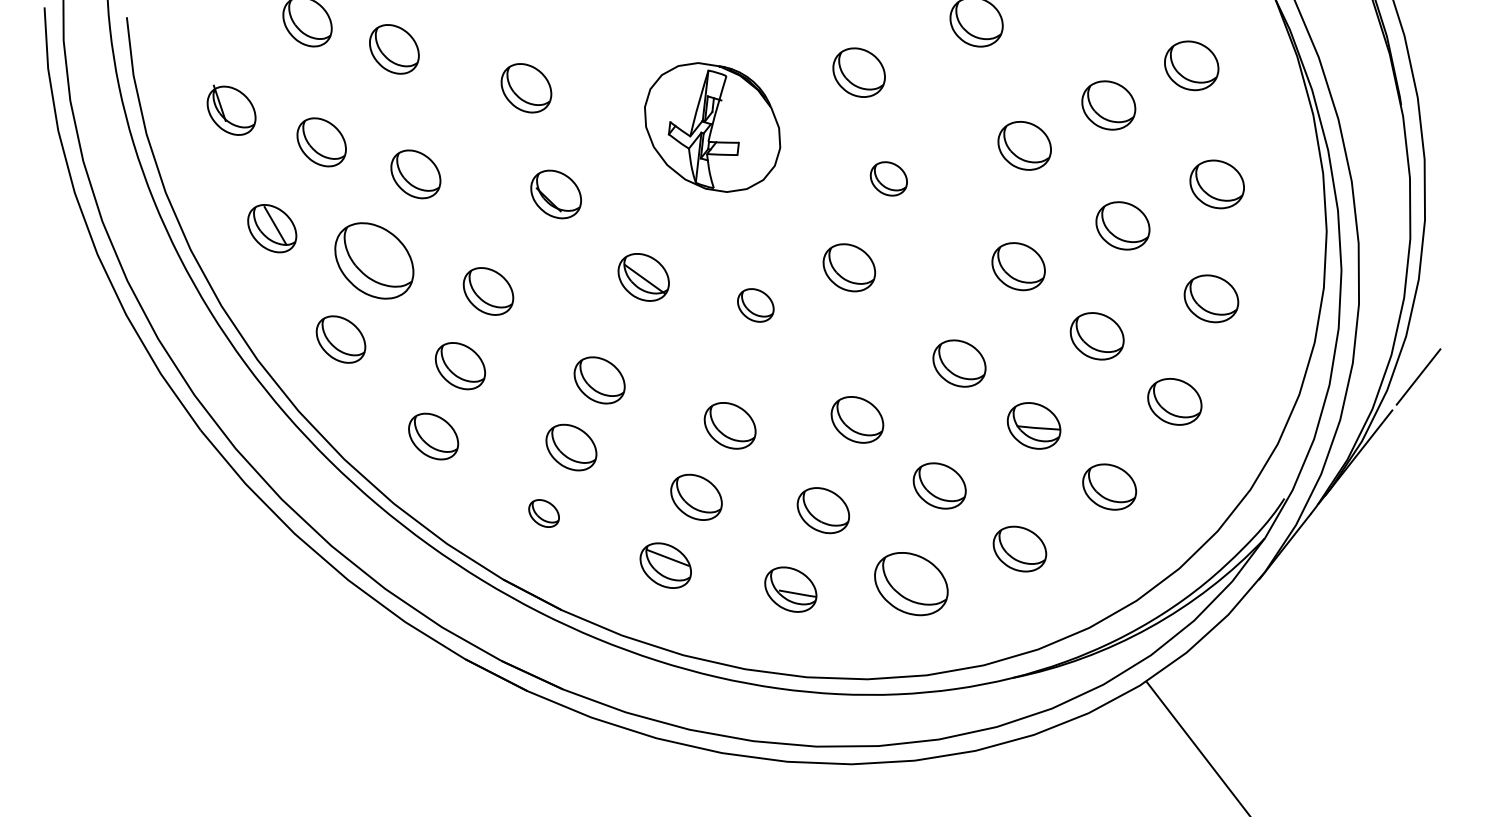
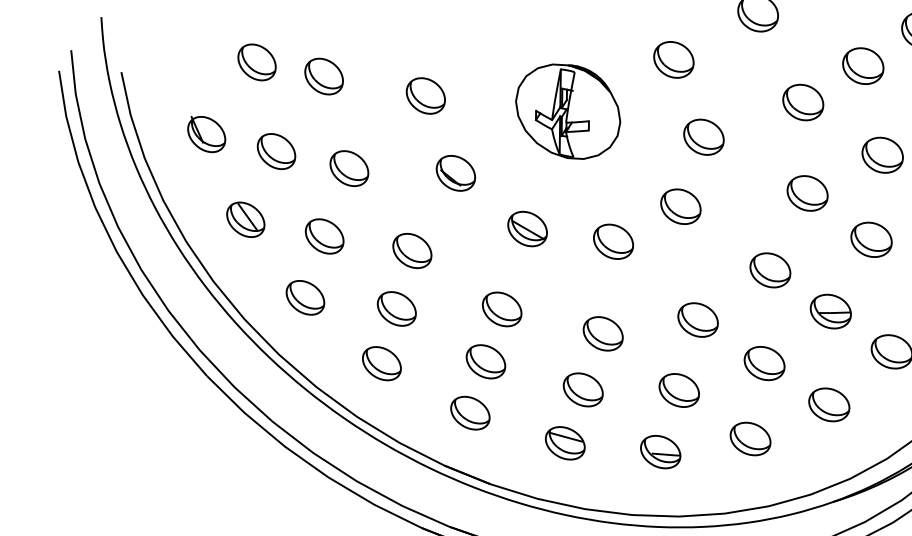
part: (888, 178) -> (703, 137), size x1.43
part: (374, 260) -> (324, 236), size x0.62
part: (755, 305) -> (613, 241), size x1.43
part: (543, 513) -> (469, 413), size x1.67
part: (911, 583) -> (750, 438), size x0.71

